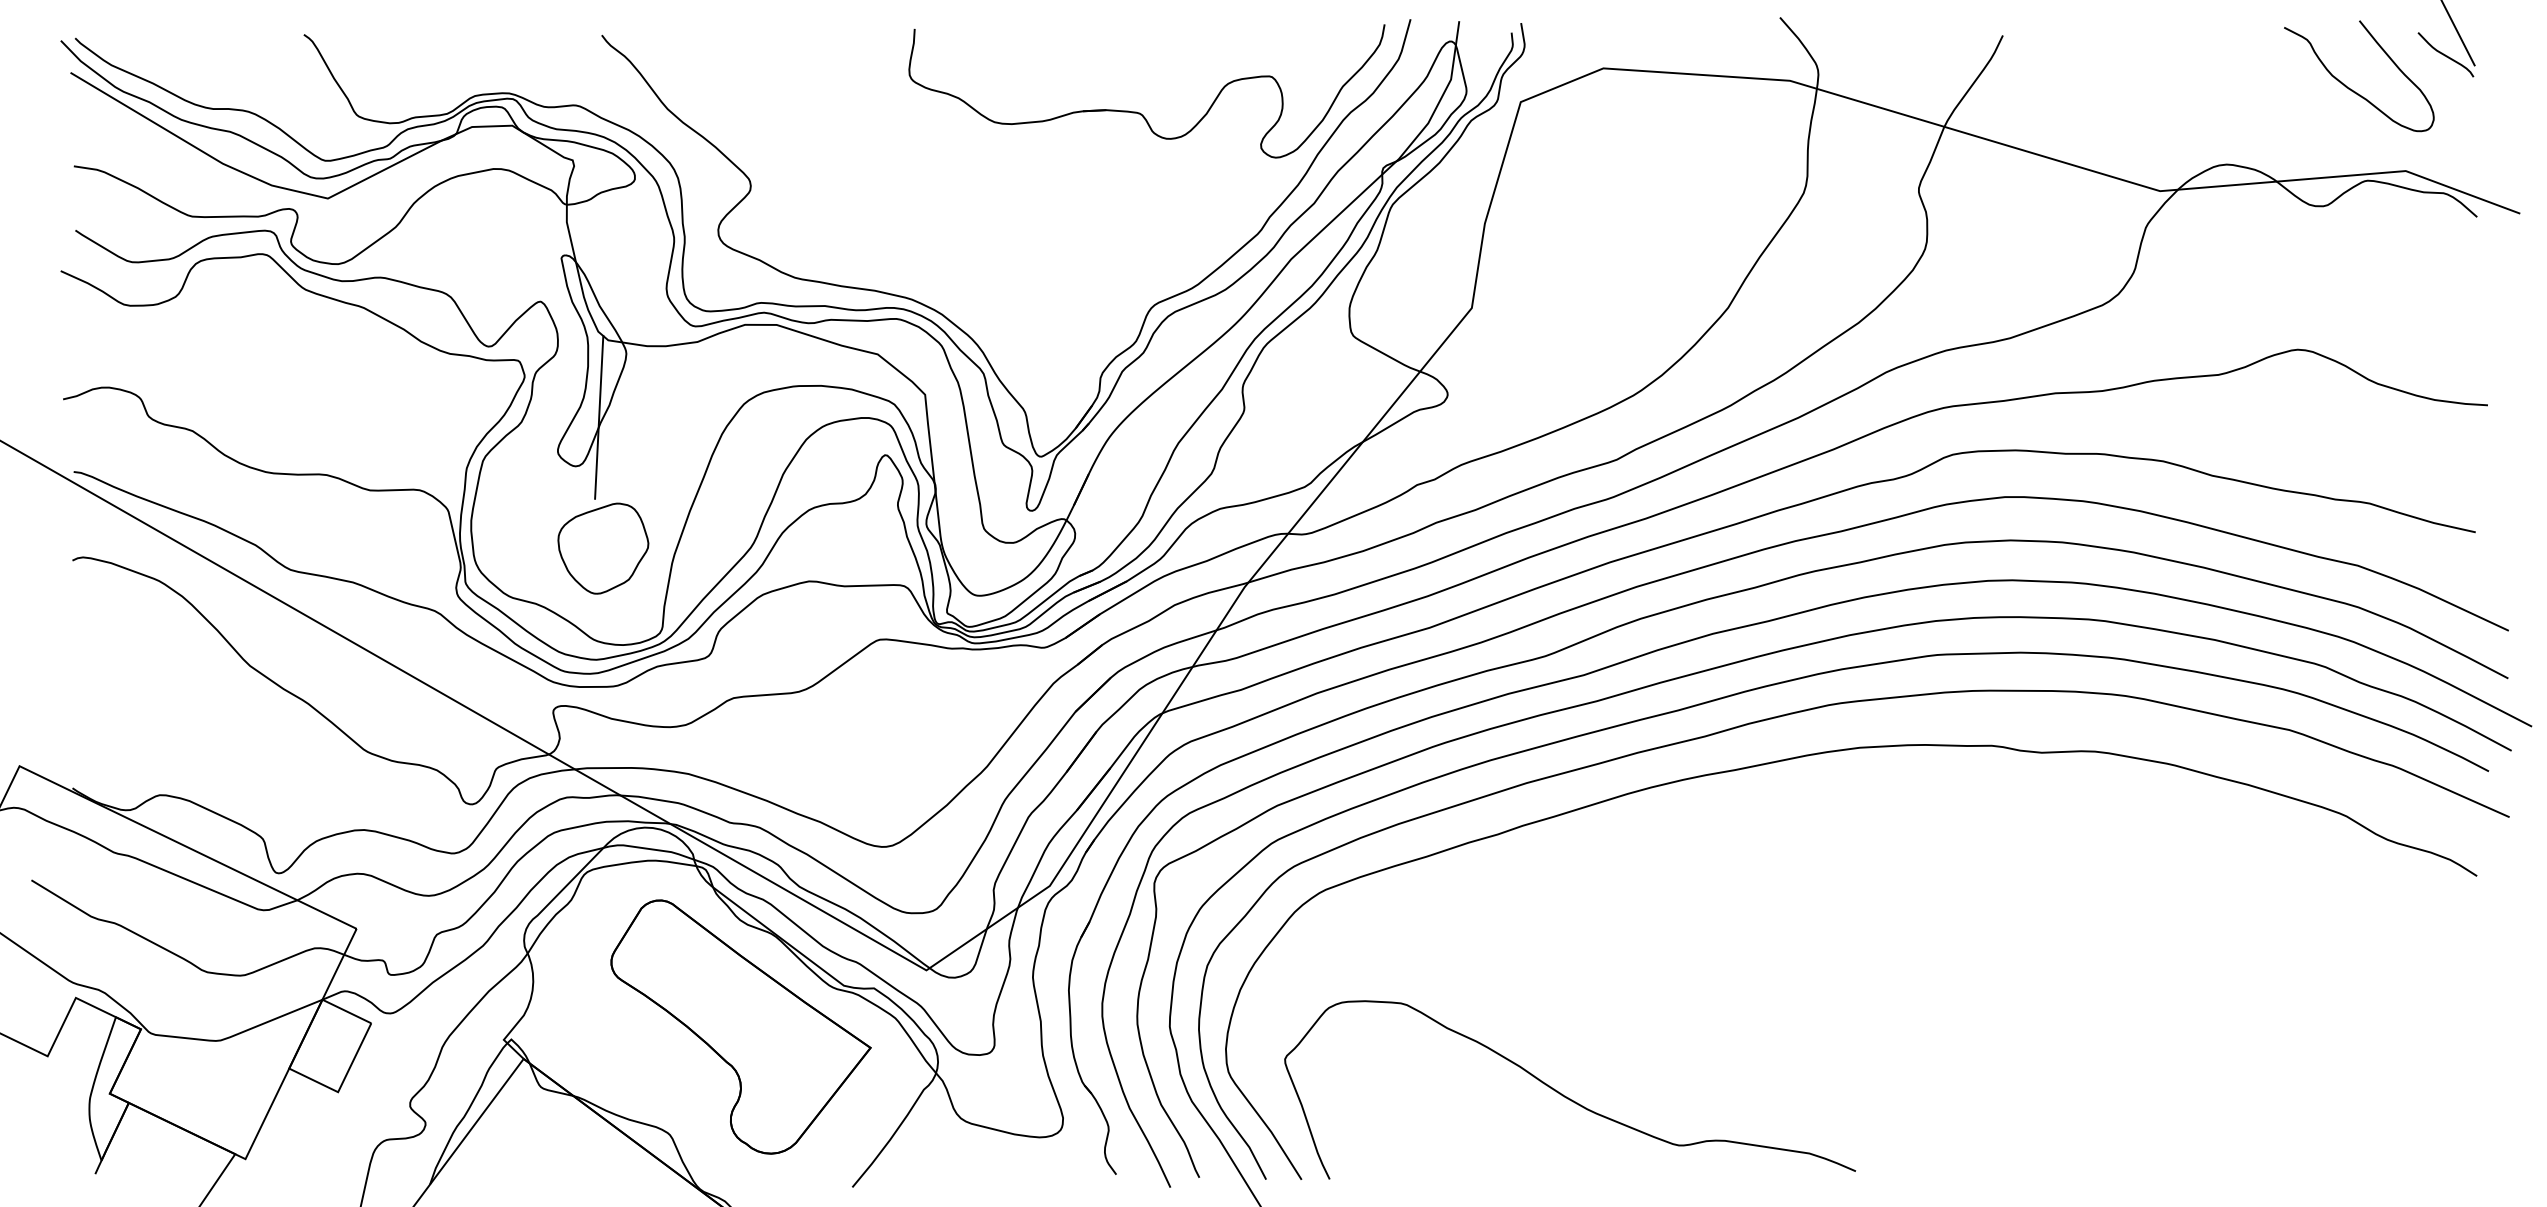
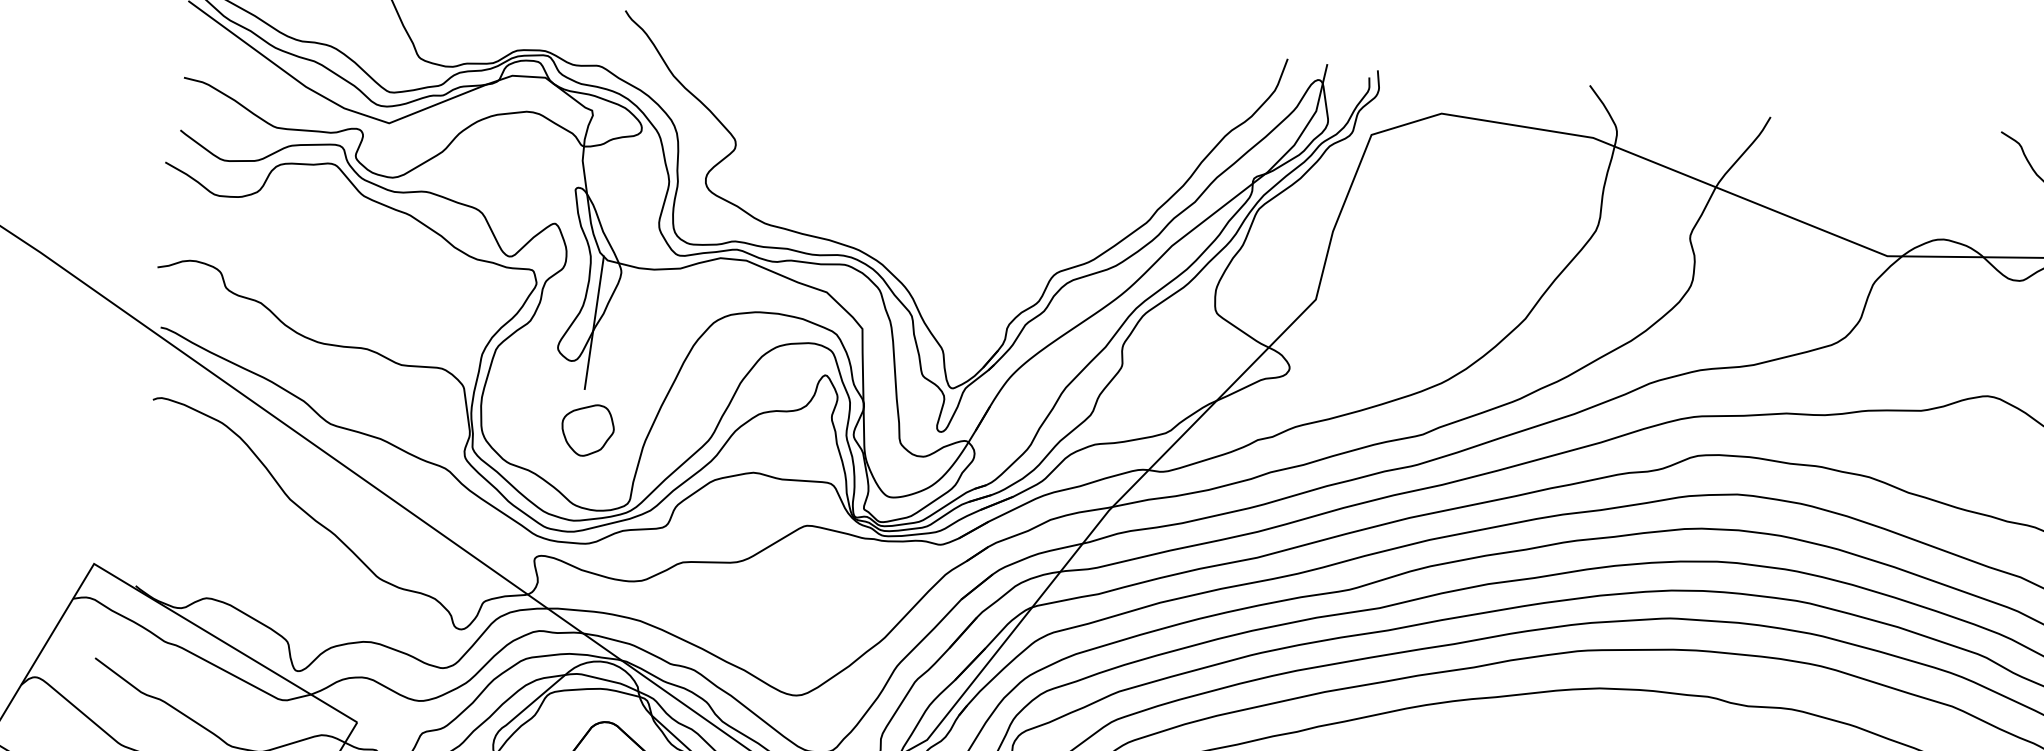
part: (1139, 112) -> (1059, 114), removed
part: (603, 548) -> (587, 430), size x0.7

